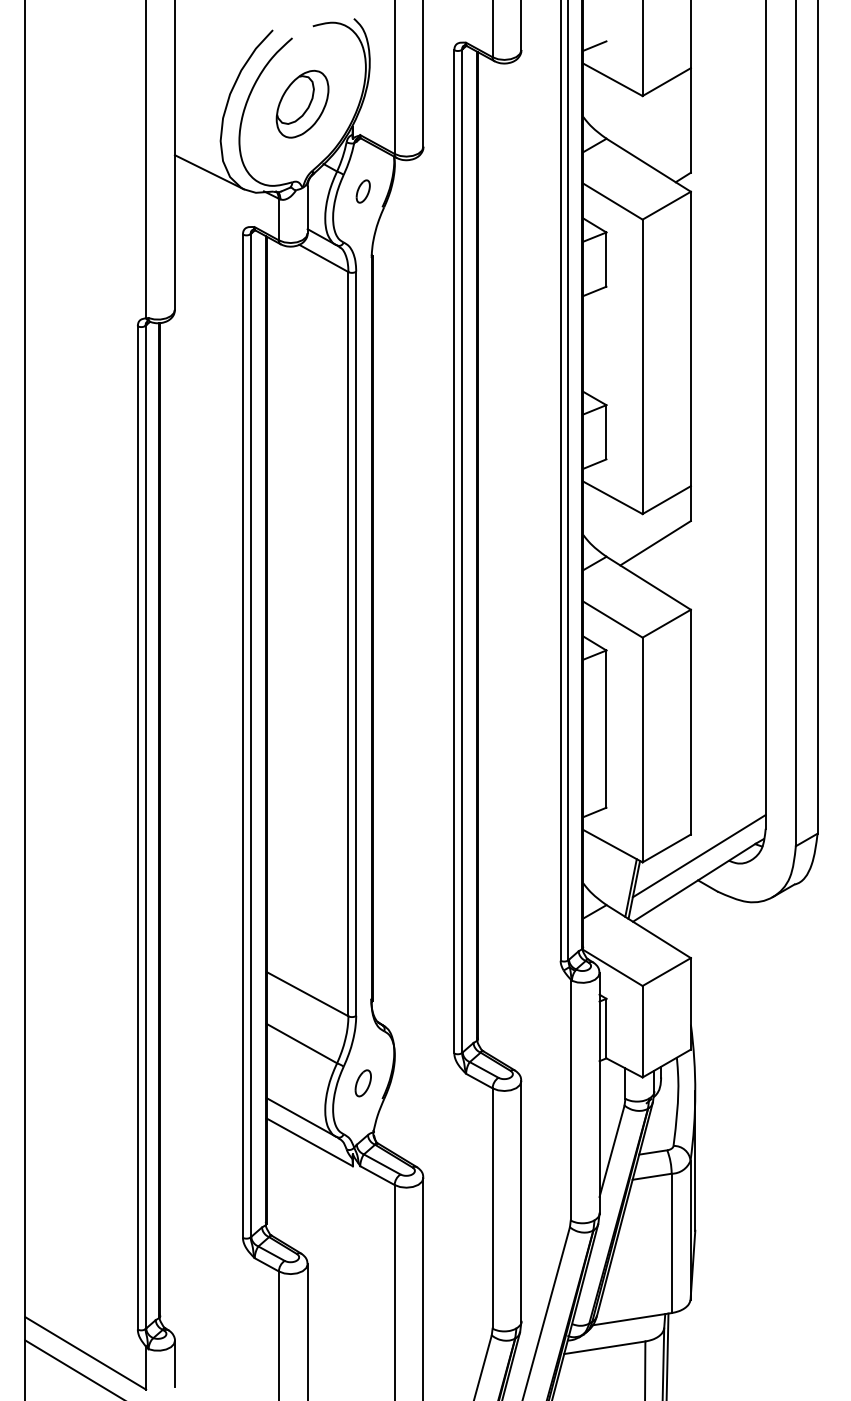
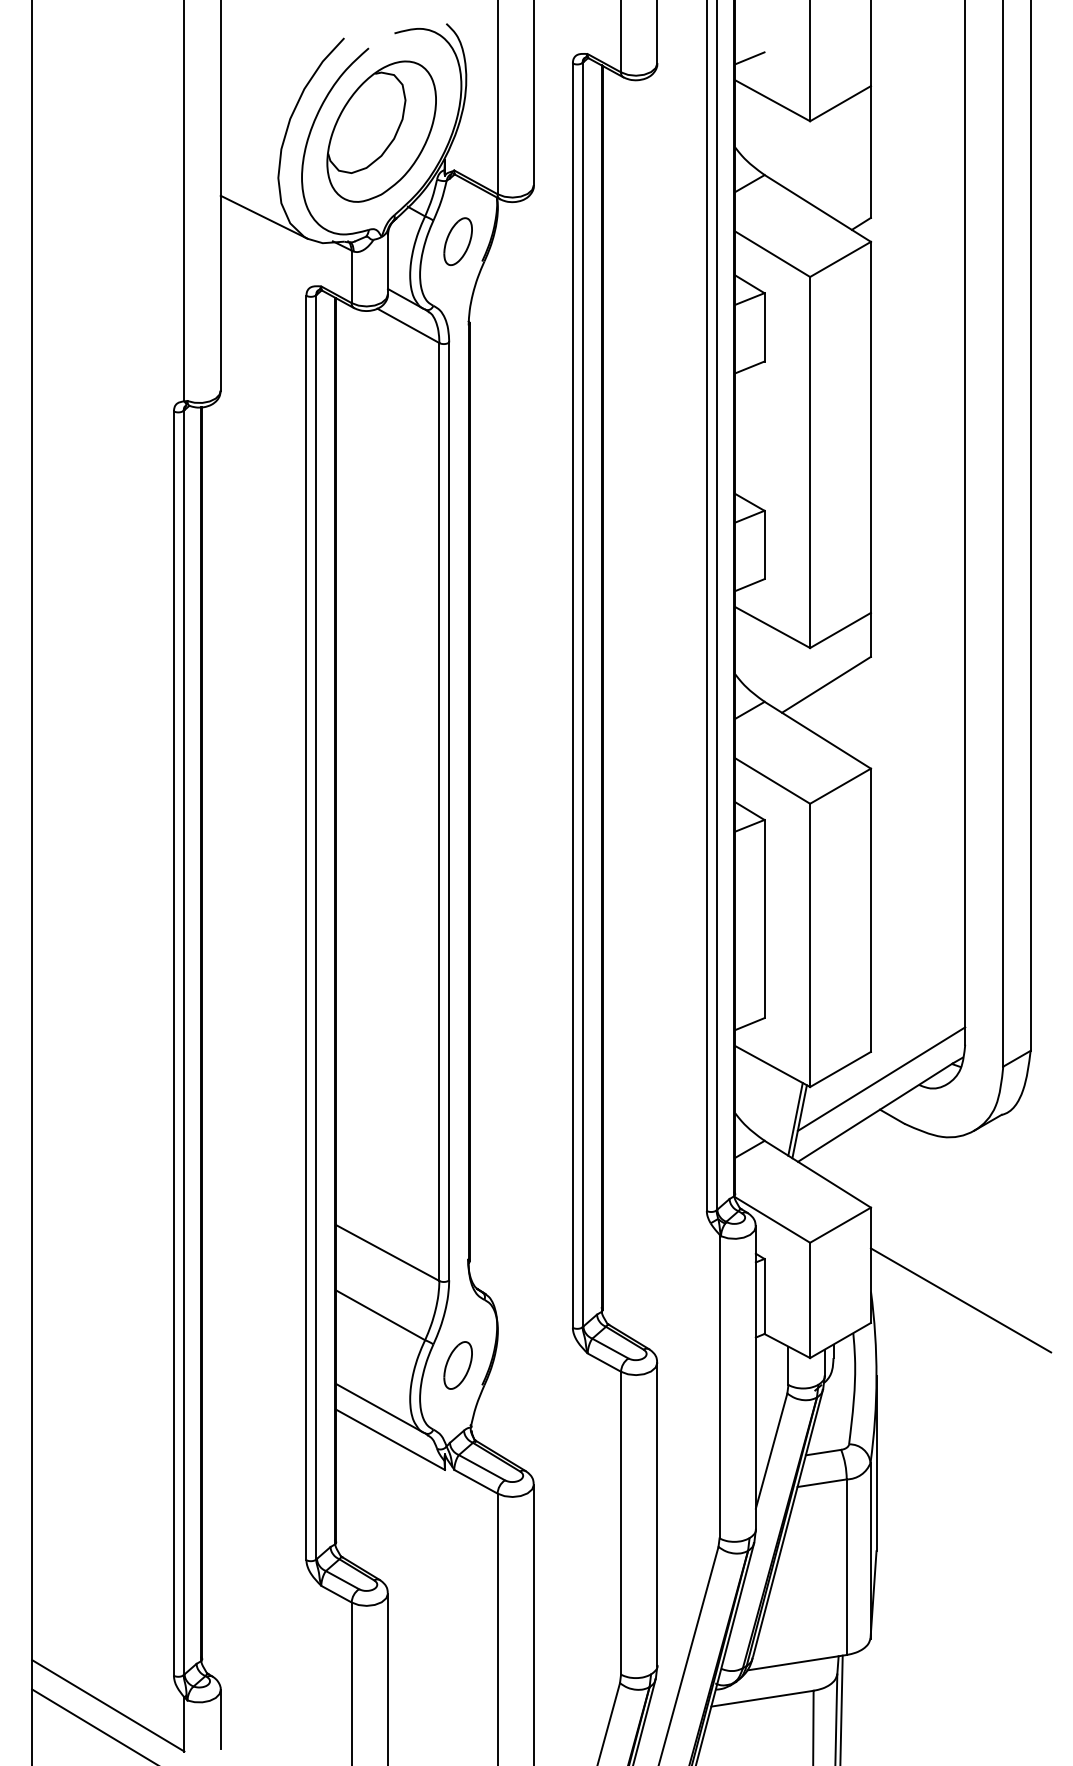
part: (302, 104) -> (381, 131), size x1.67
part: (362, 191) -> (457, 241), size x1.67
line: (761, 1031) -> (960, 1300), added
part: (362, 1083) -> (457, 1365), size x1.43

